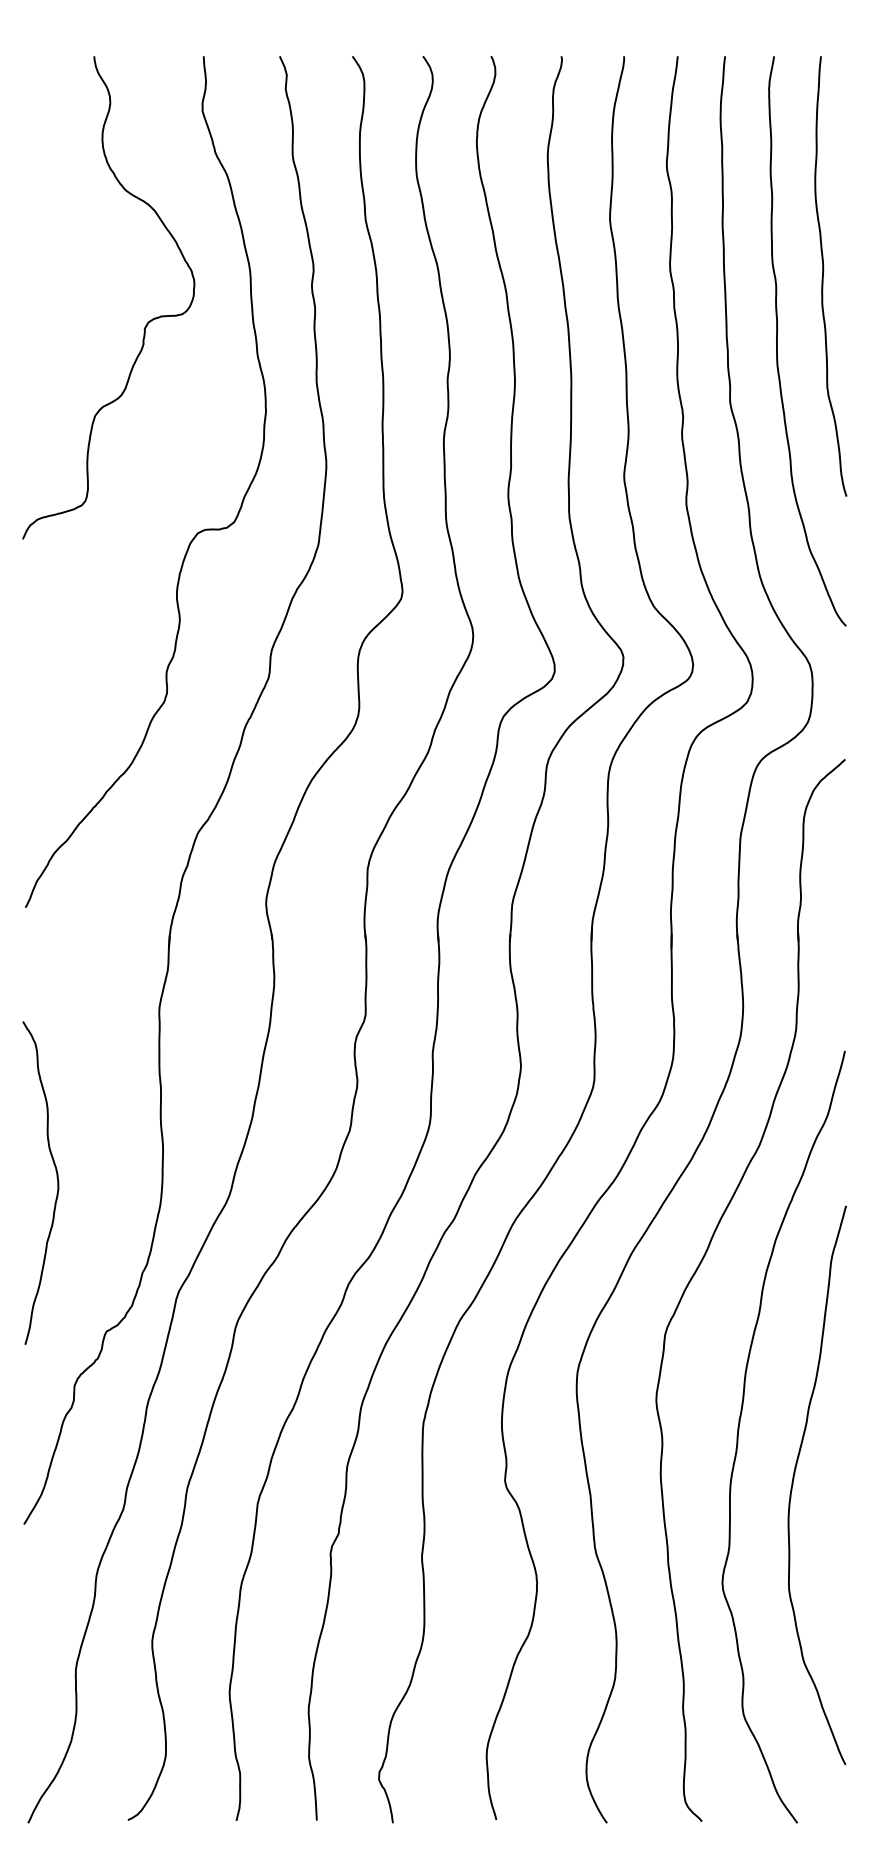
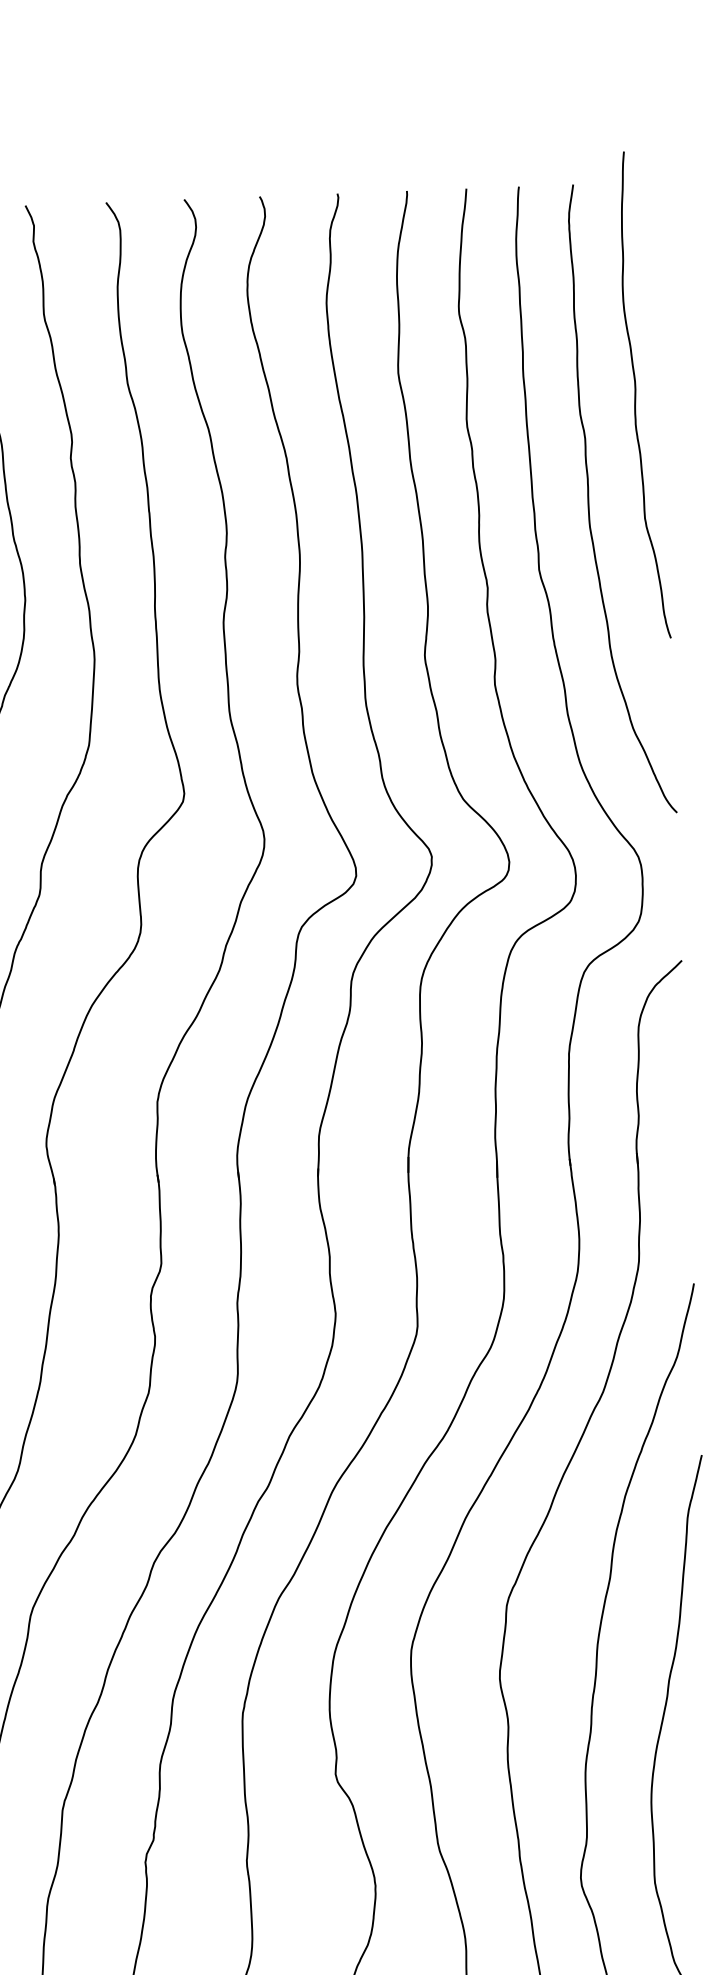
curve: (823, 276) -> (636, 395), moved

